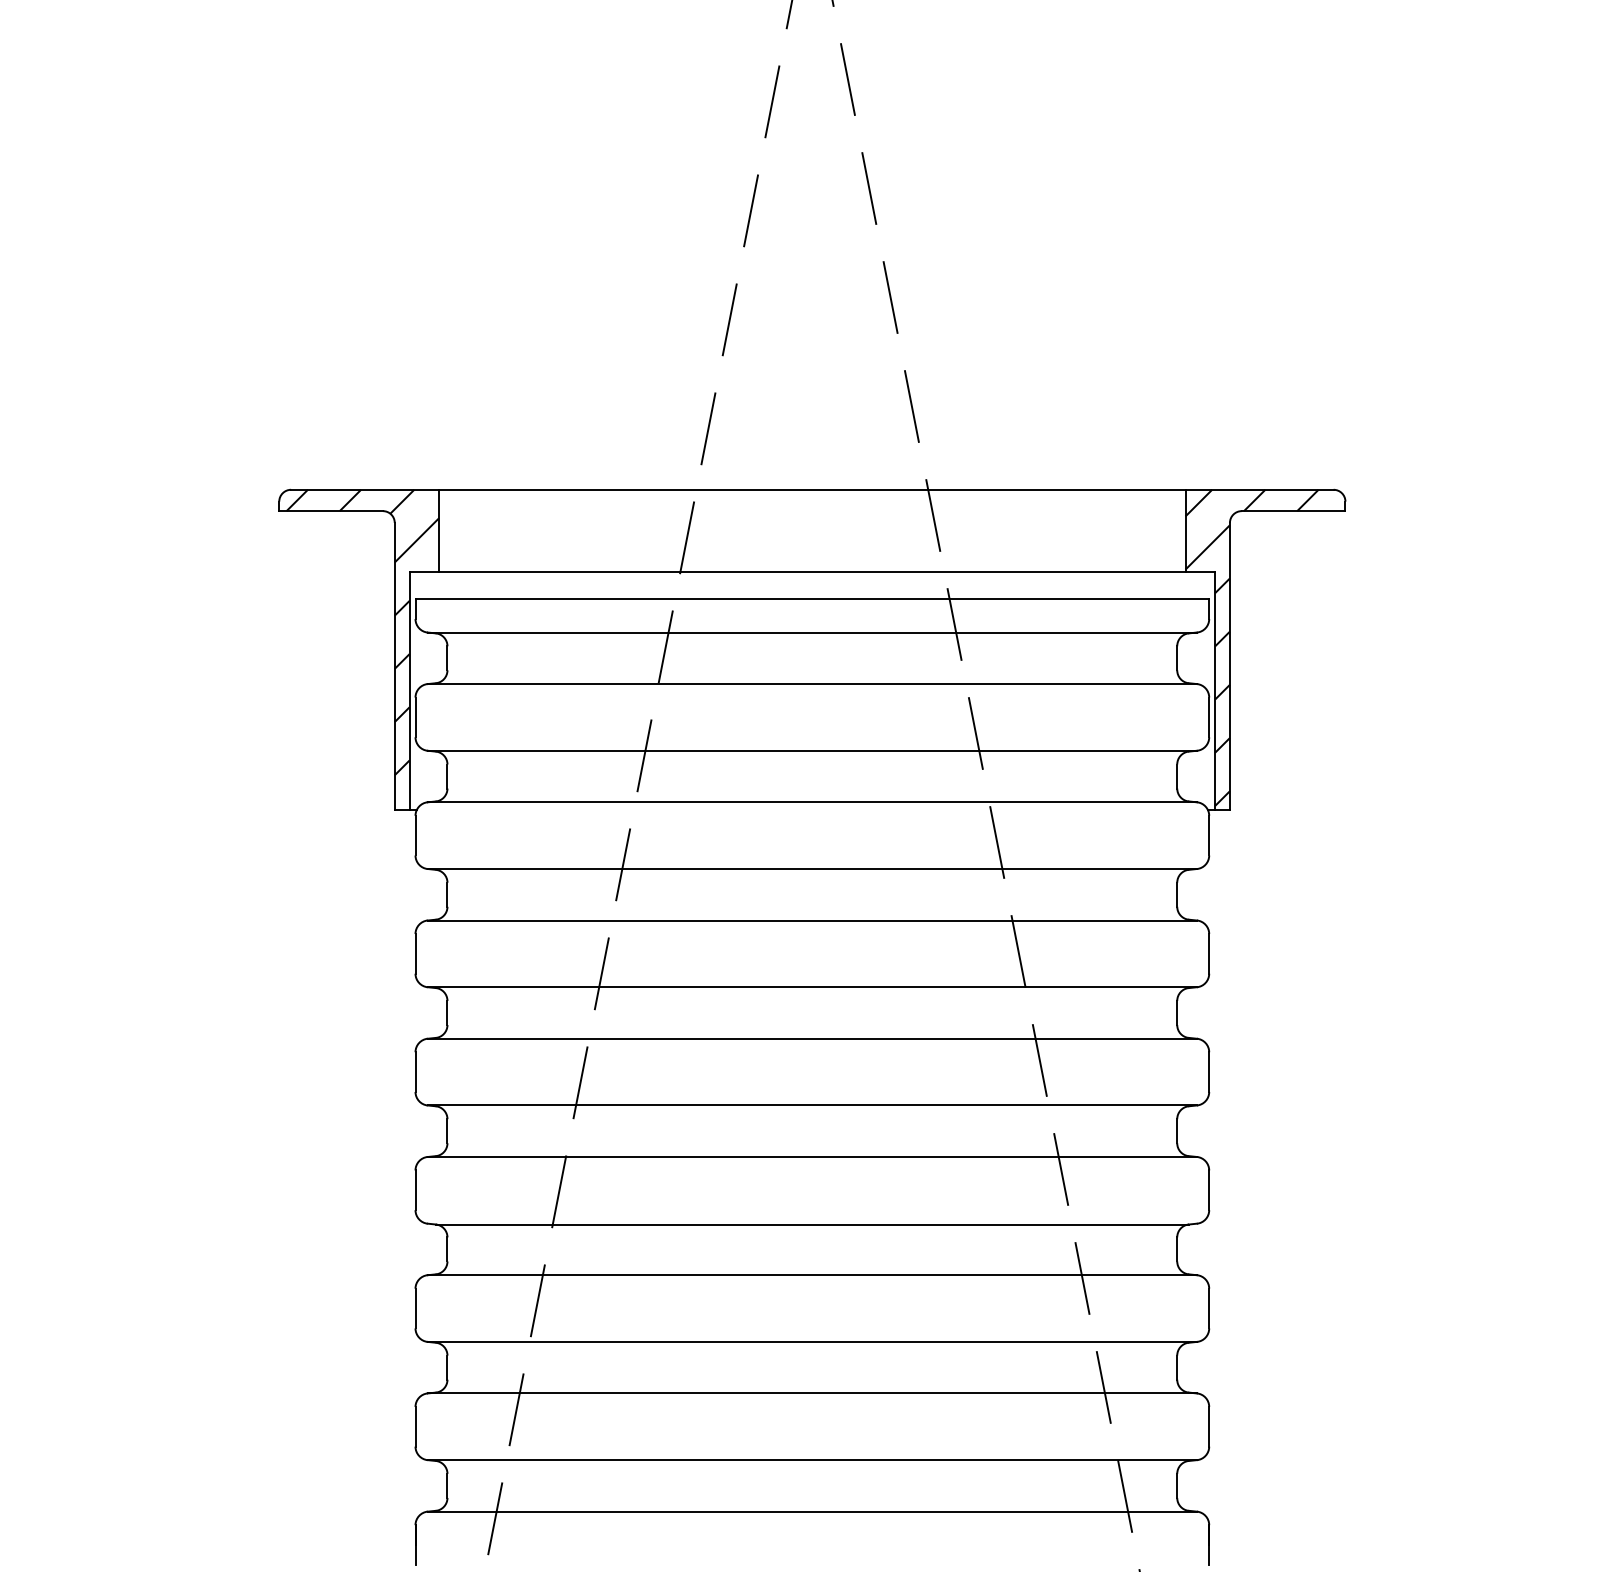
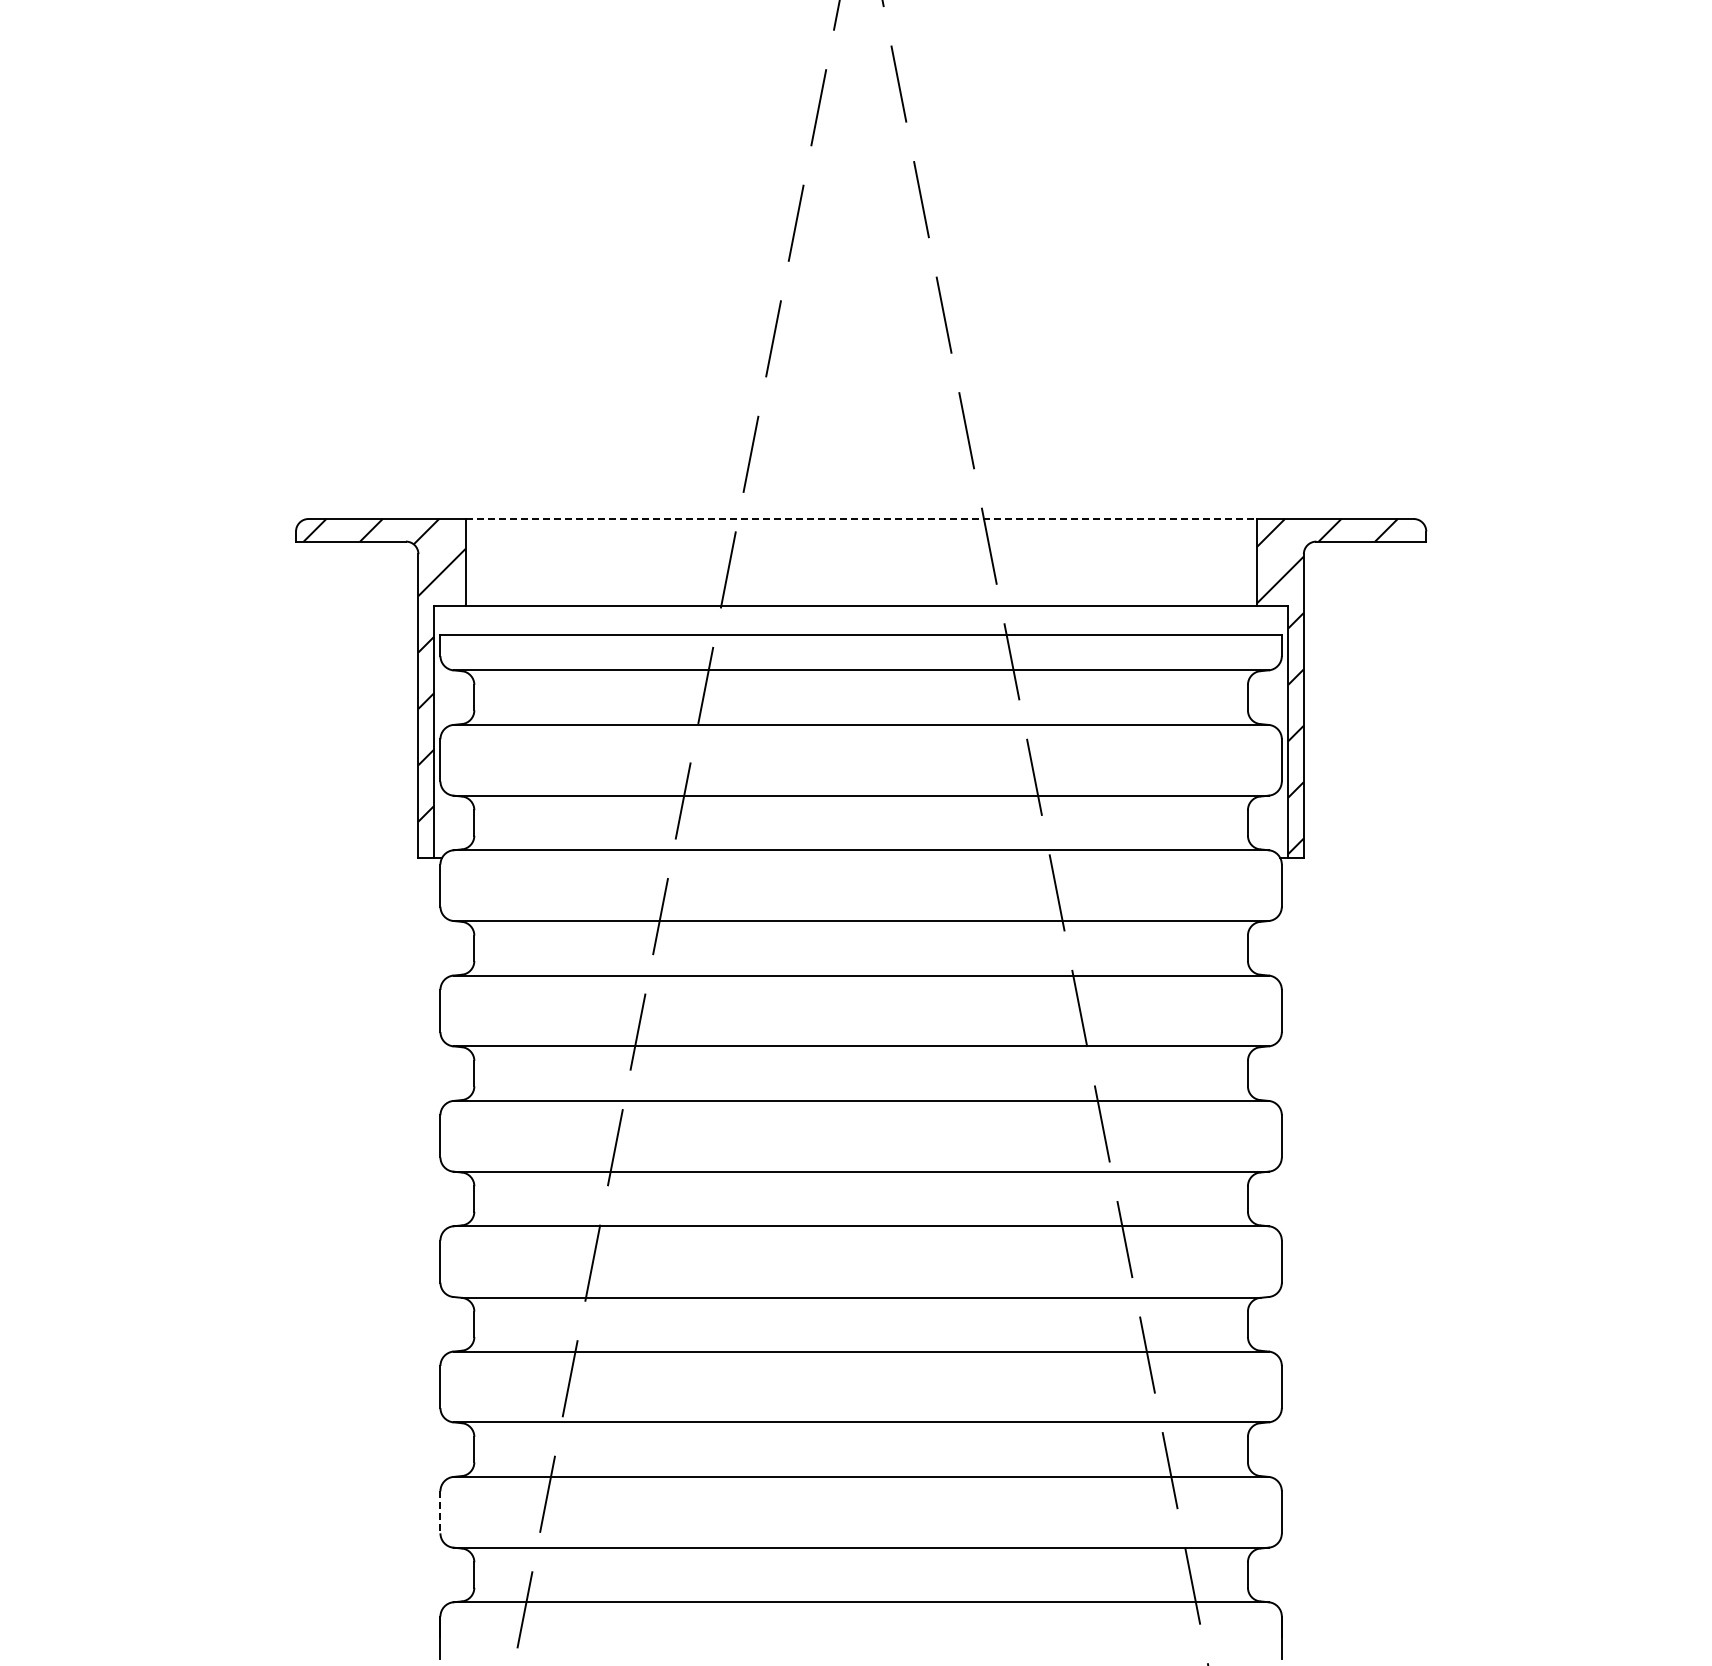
line: (812, 490) -> (861, 519), solid -> dashed
line: (415, 1426) -> (440, 1512), solid -> dashed

